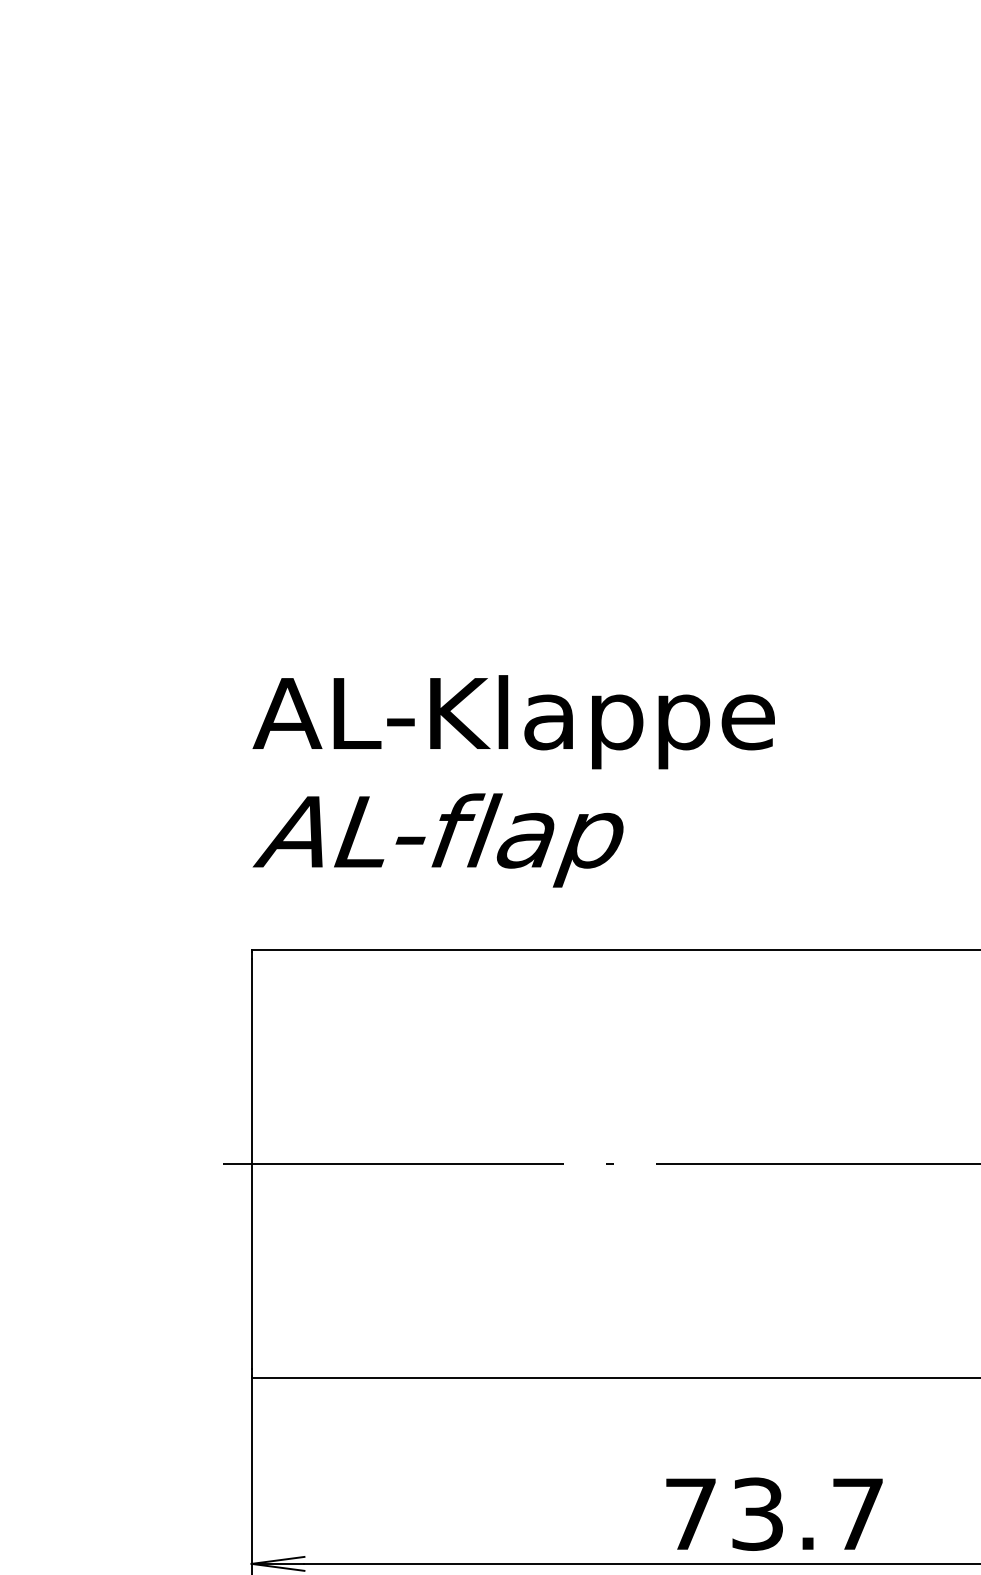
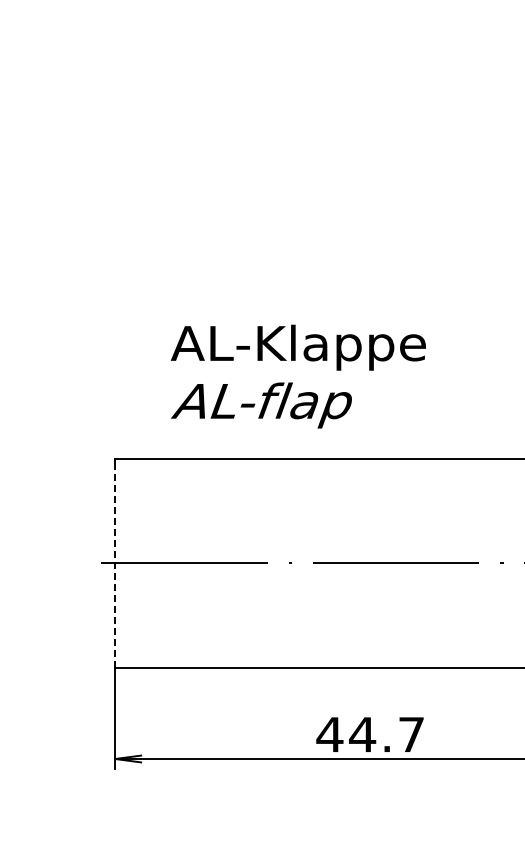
text: (511, 781) -> (297, 376), moved
line: (252, 1163) -> (115, 563), solid -> dashed
text: (724, 1513) -> (346, 734), 73.7 -> 44.7

